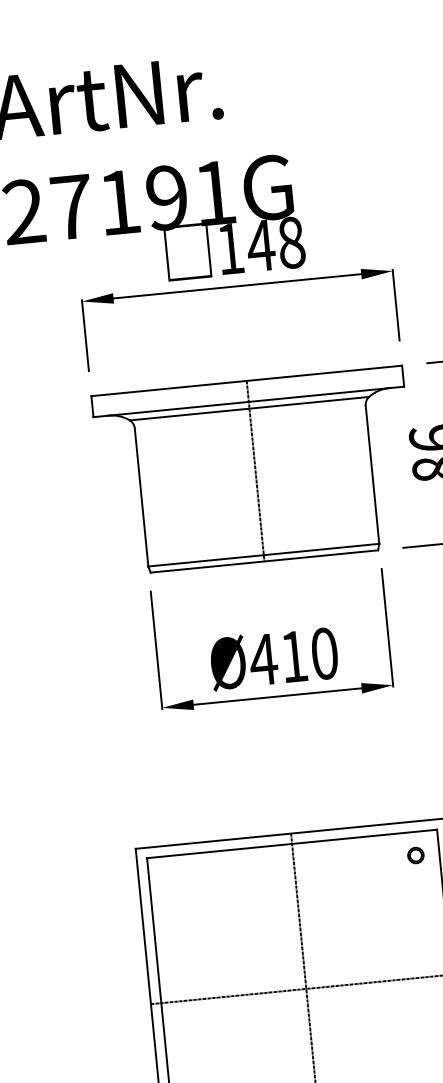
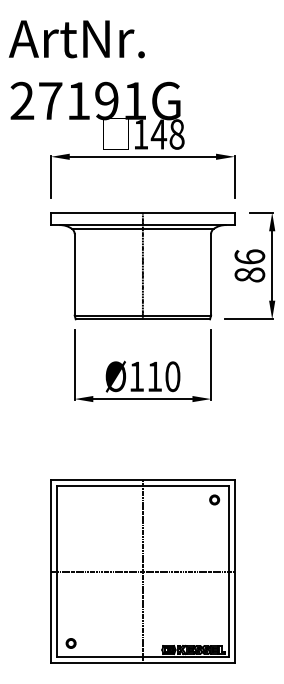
text: (263, 659) -> (136, 376), Ø410 -> Ø110

